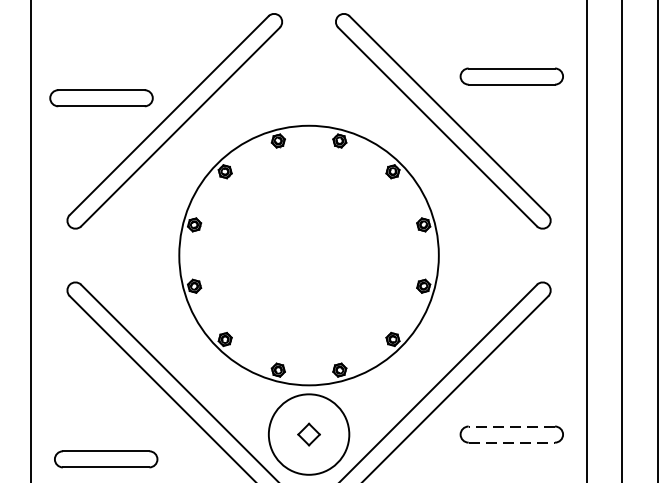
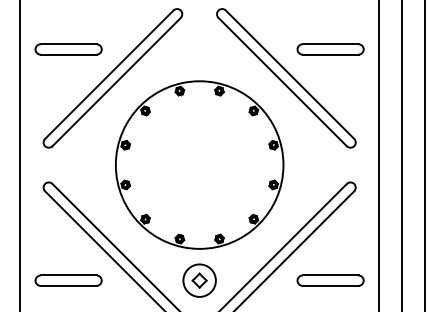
part: (101, 98) -> (68, 49), moved
line: (511, 426) -> (330, 275), dashed -> solid
circle: (308, 434) -> (199, 280), size x0.62
line: (511, 442) -> (330, 285), dashed -> solid
part: (105, 459) -> (68, 280), moved

